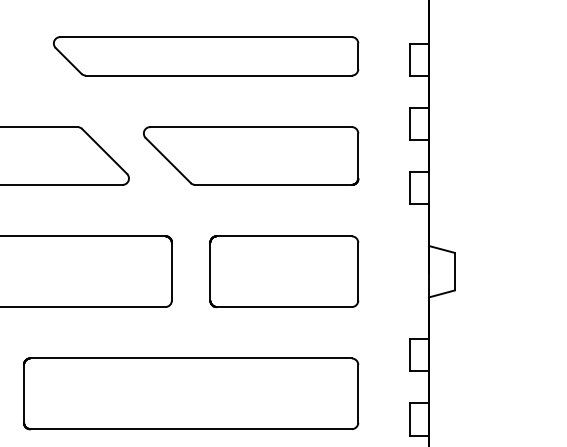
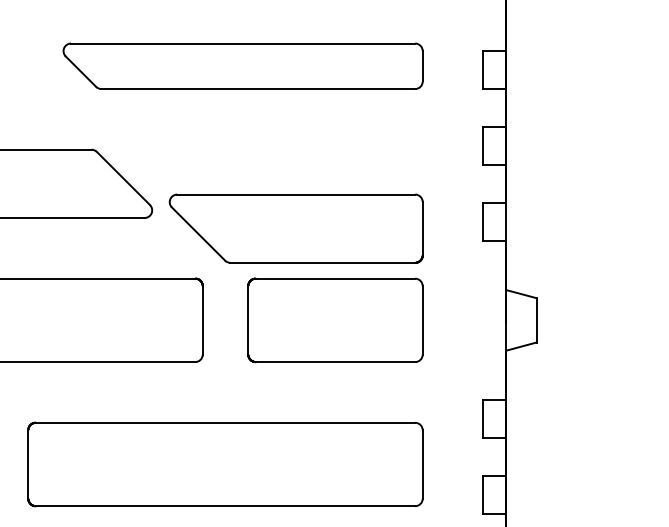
part: (251, 155) -> (296, 228), moved

